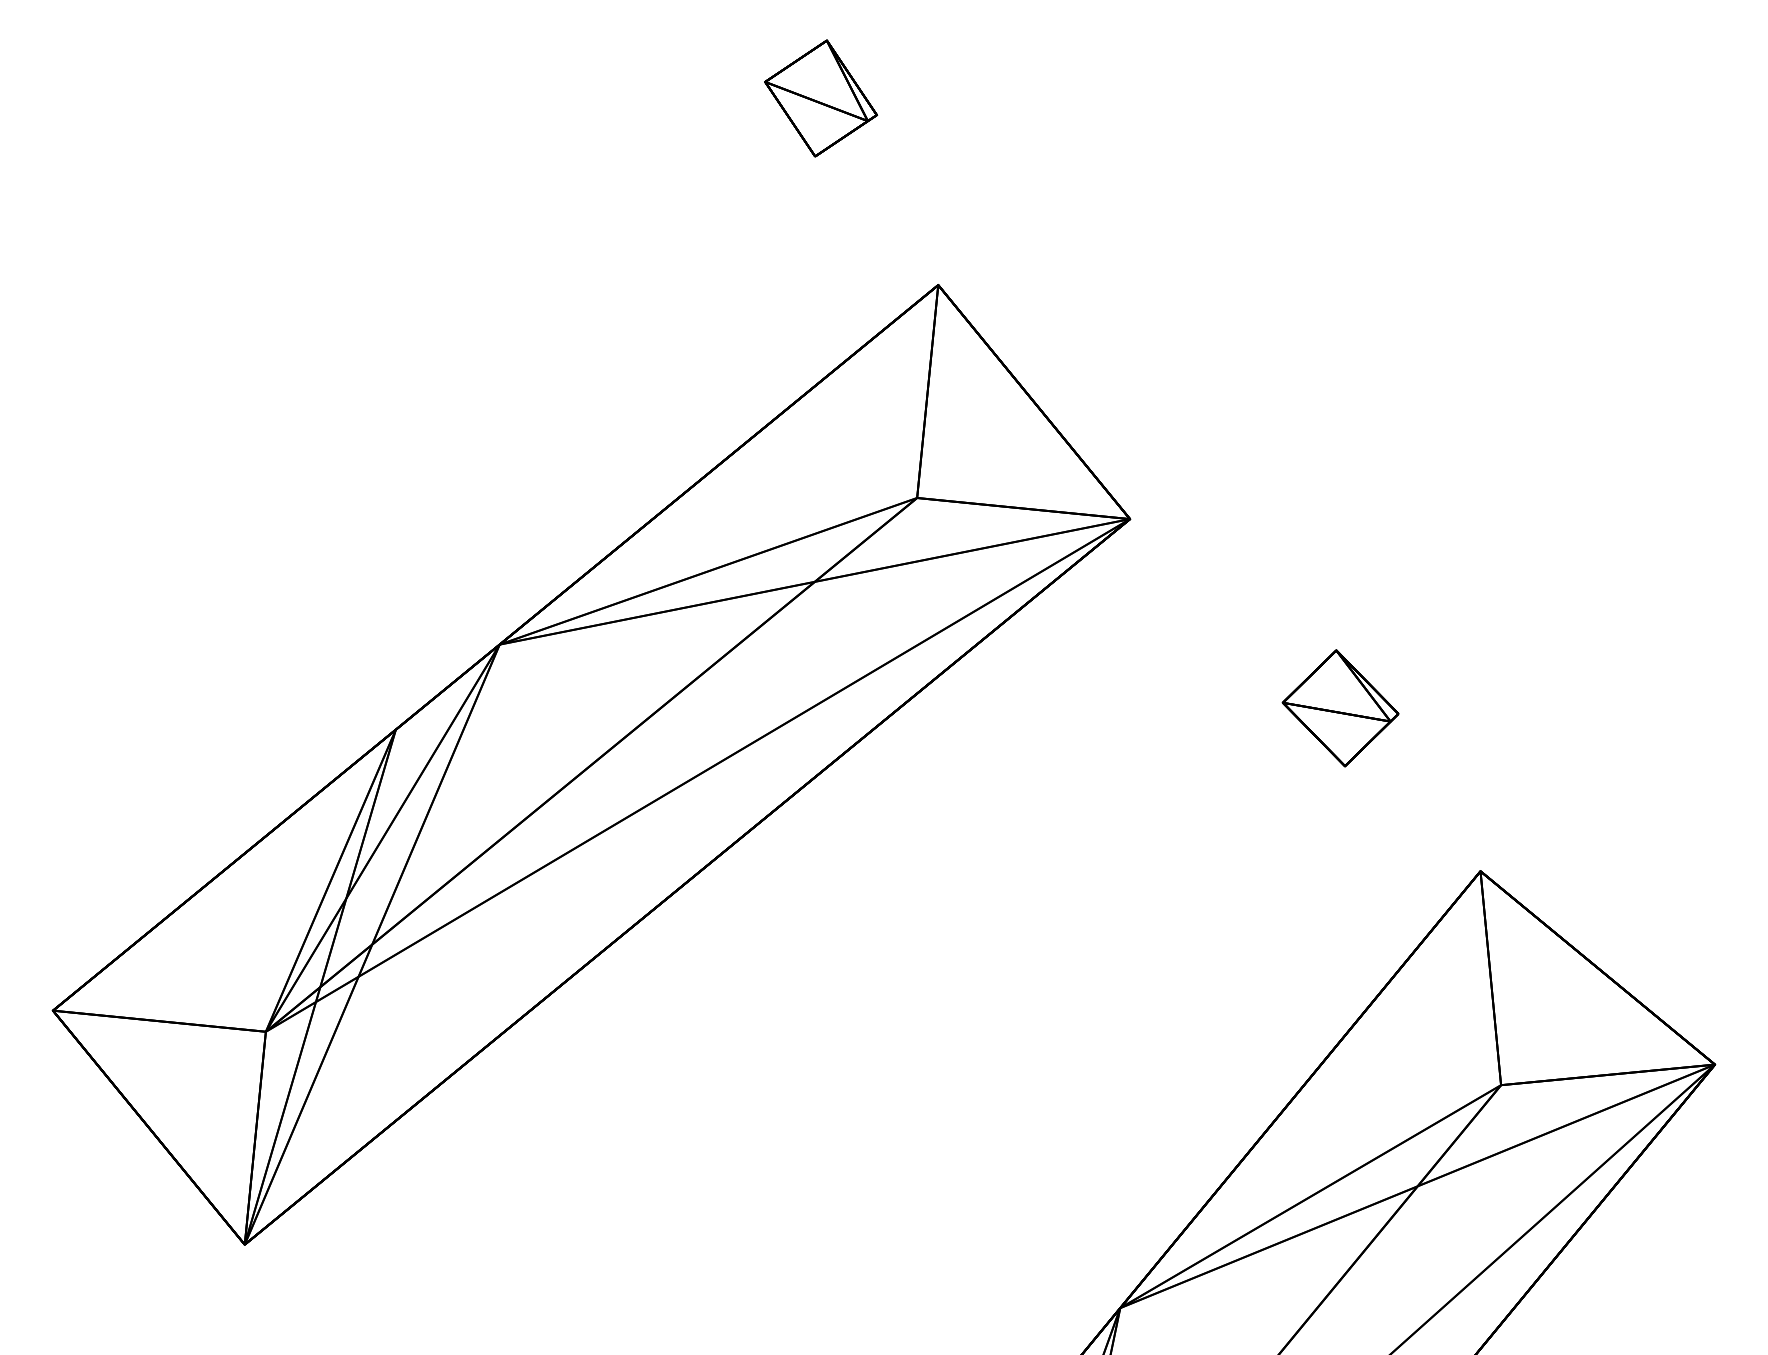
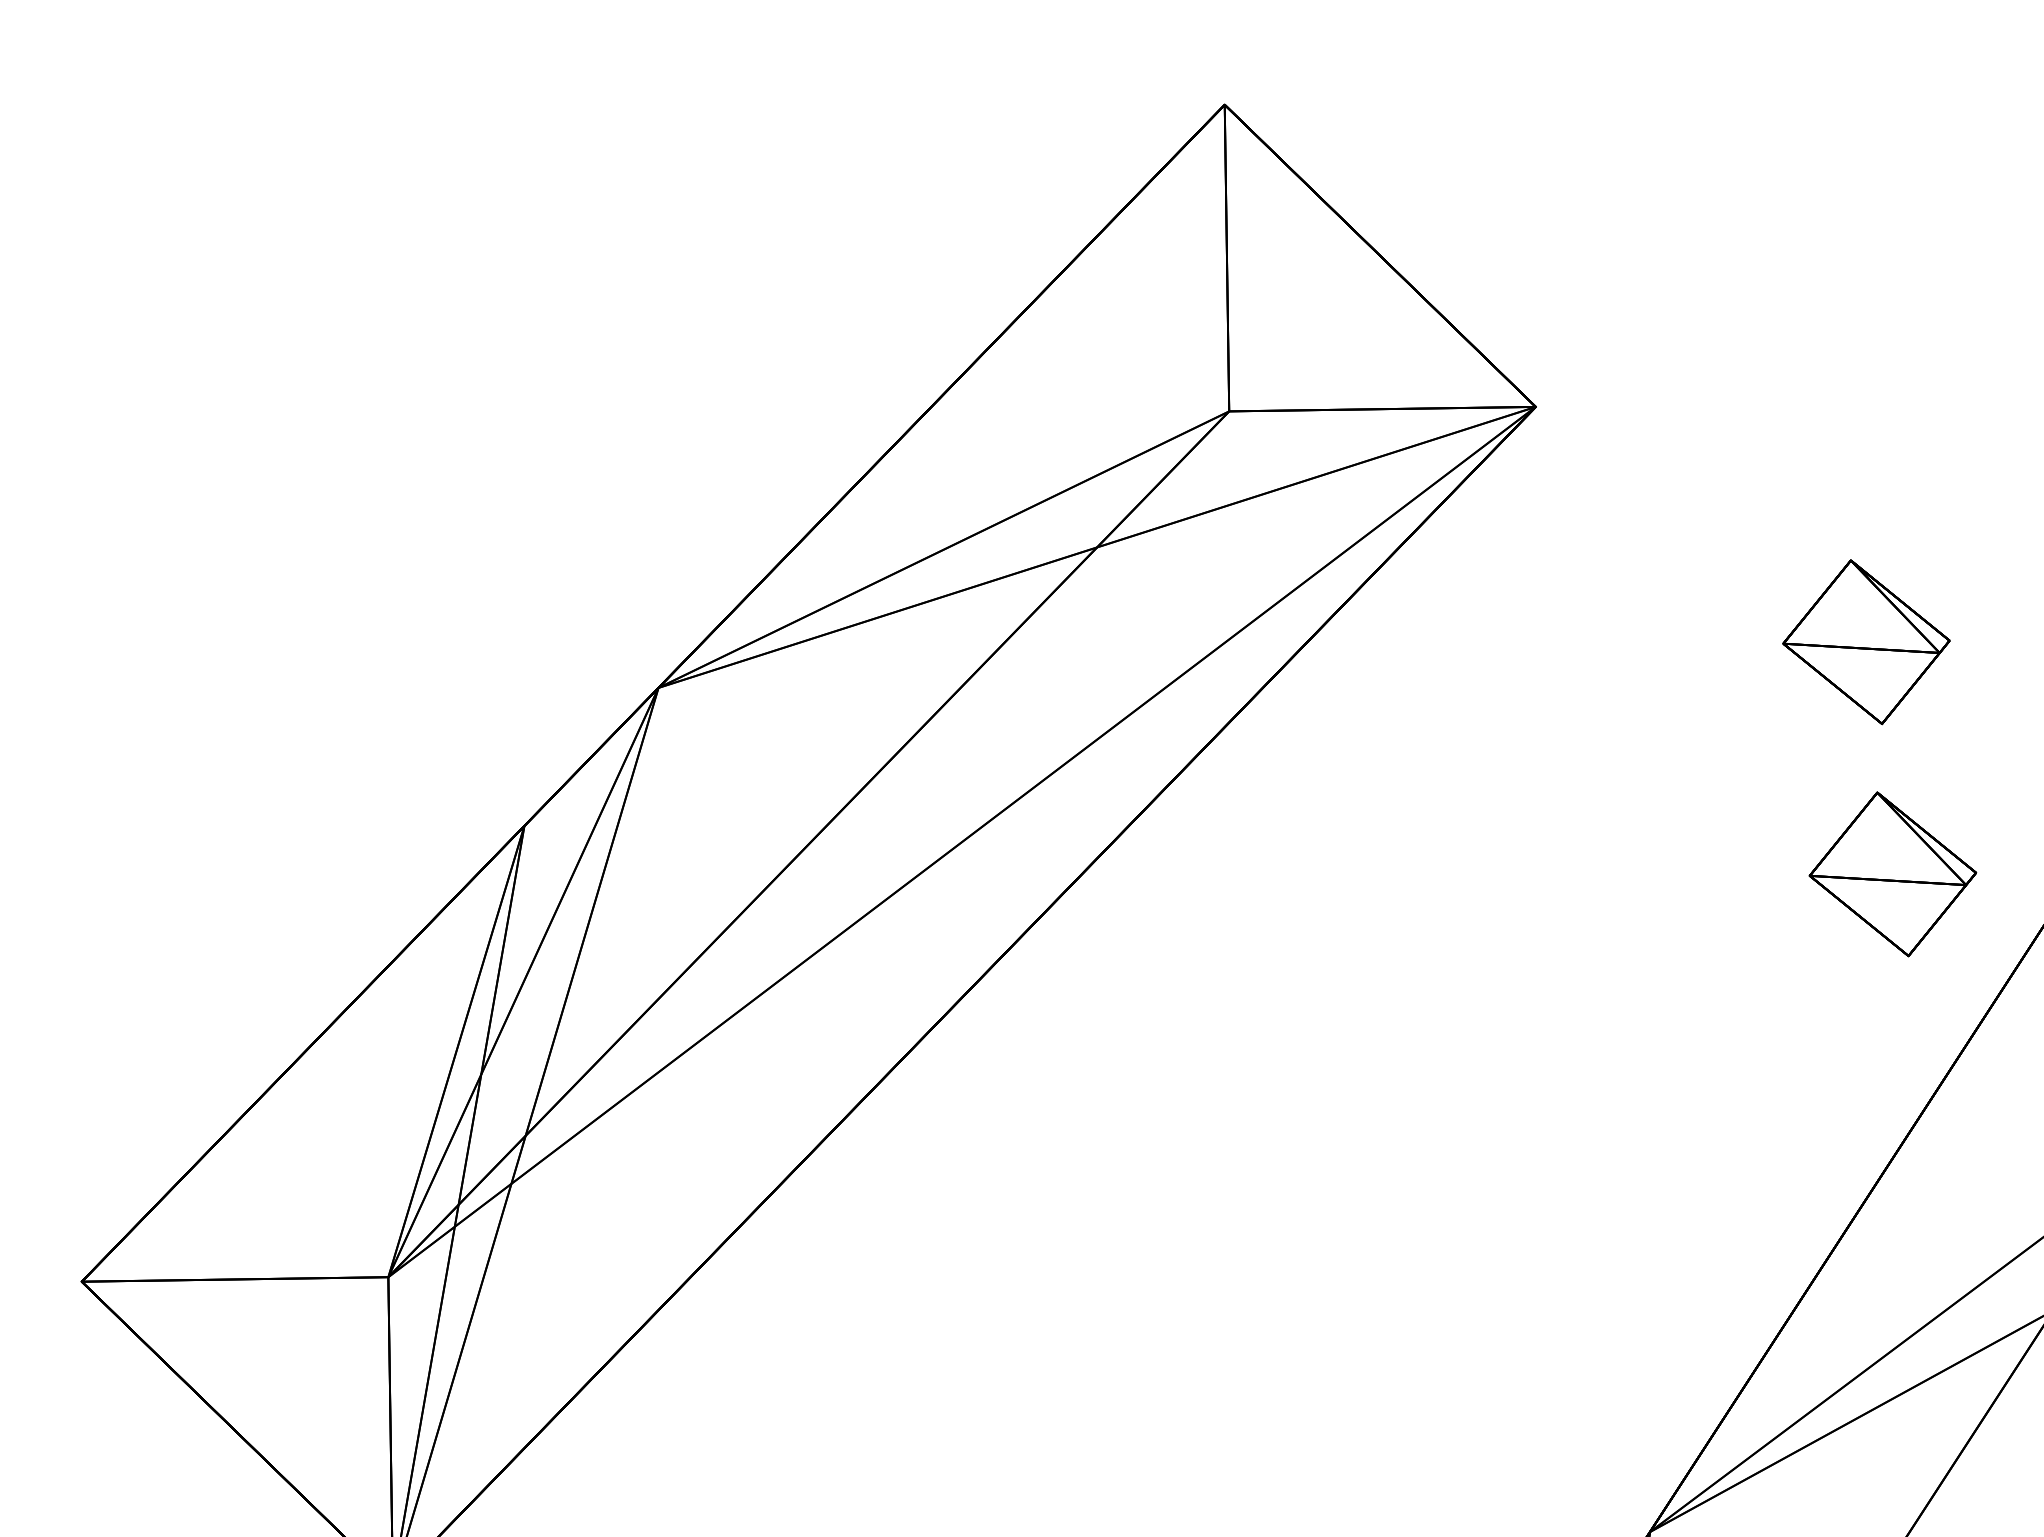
part: (1340, 871) -> (1892, 874), added

